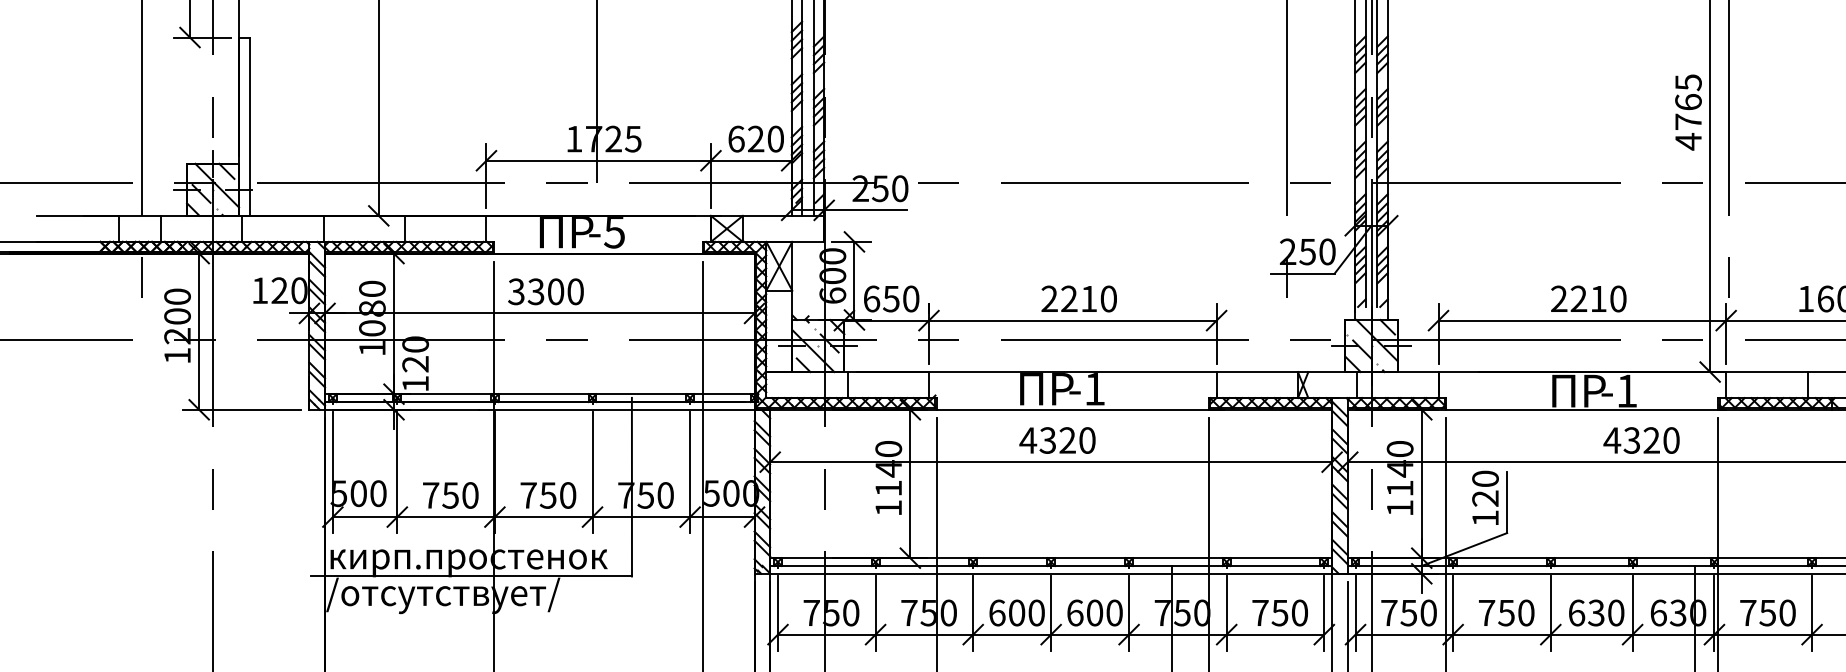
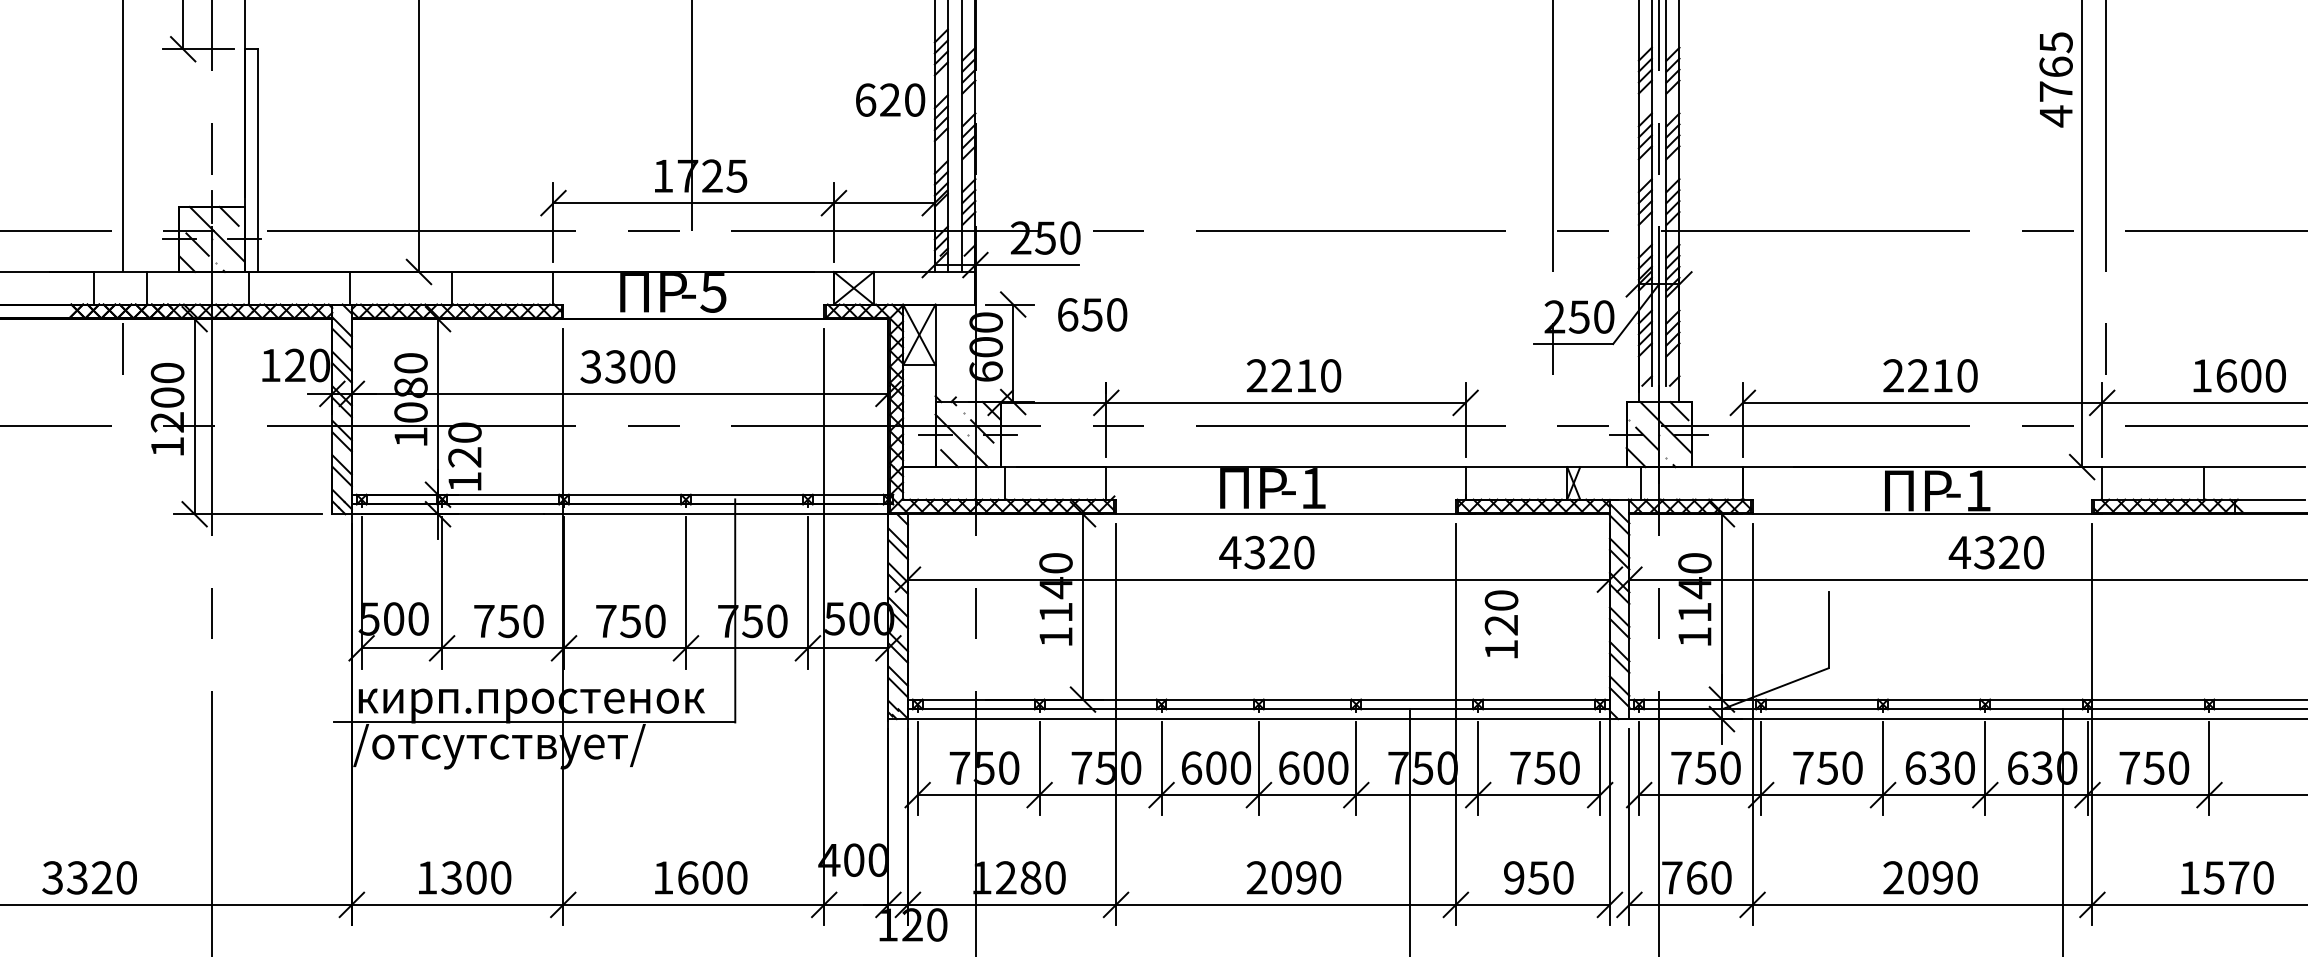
text: (1688, 112) -> (2055, 79), moved
text: (756, 138) -> (890, 99), moved
text: (891, 298) -> (1092, 314), moved
text: (1485, 498) -> (1501, 624), moved

